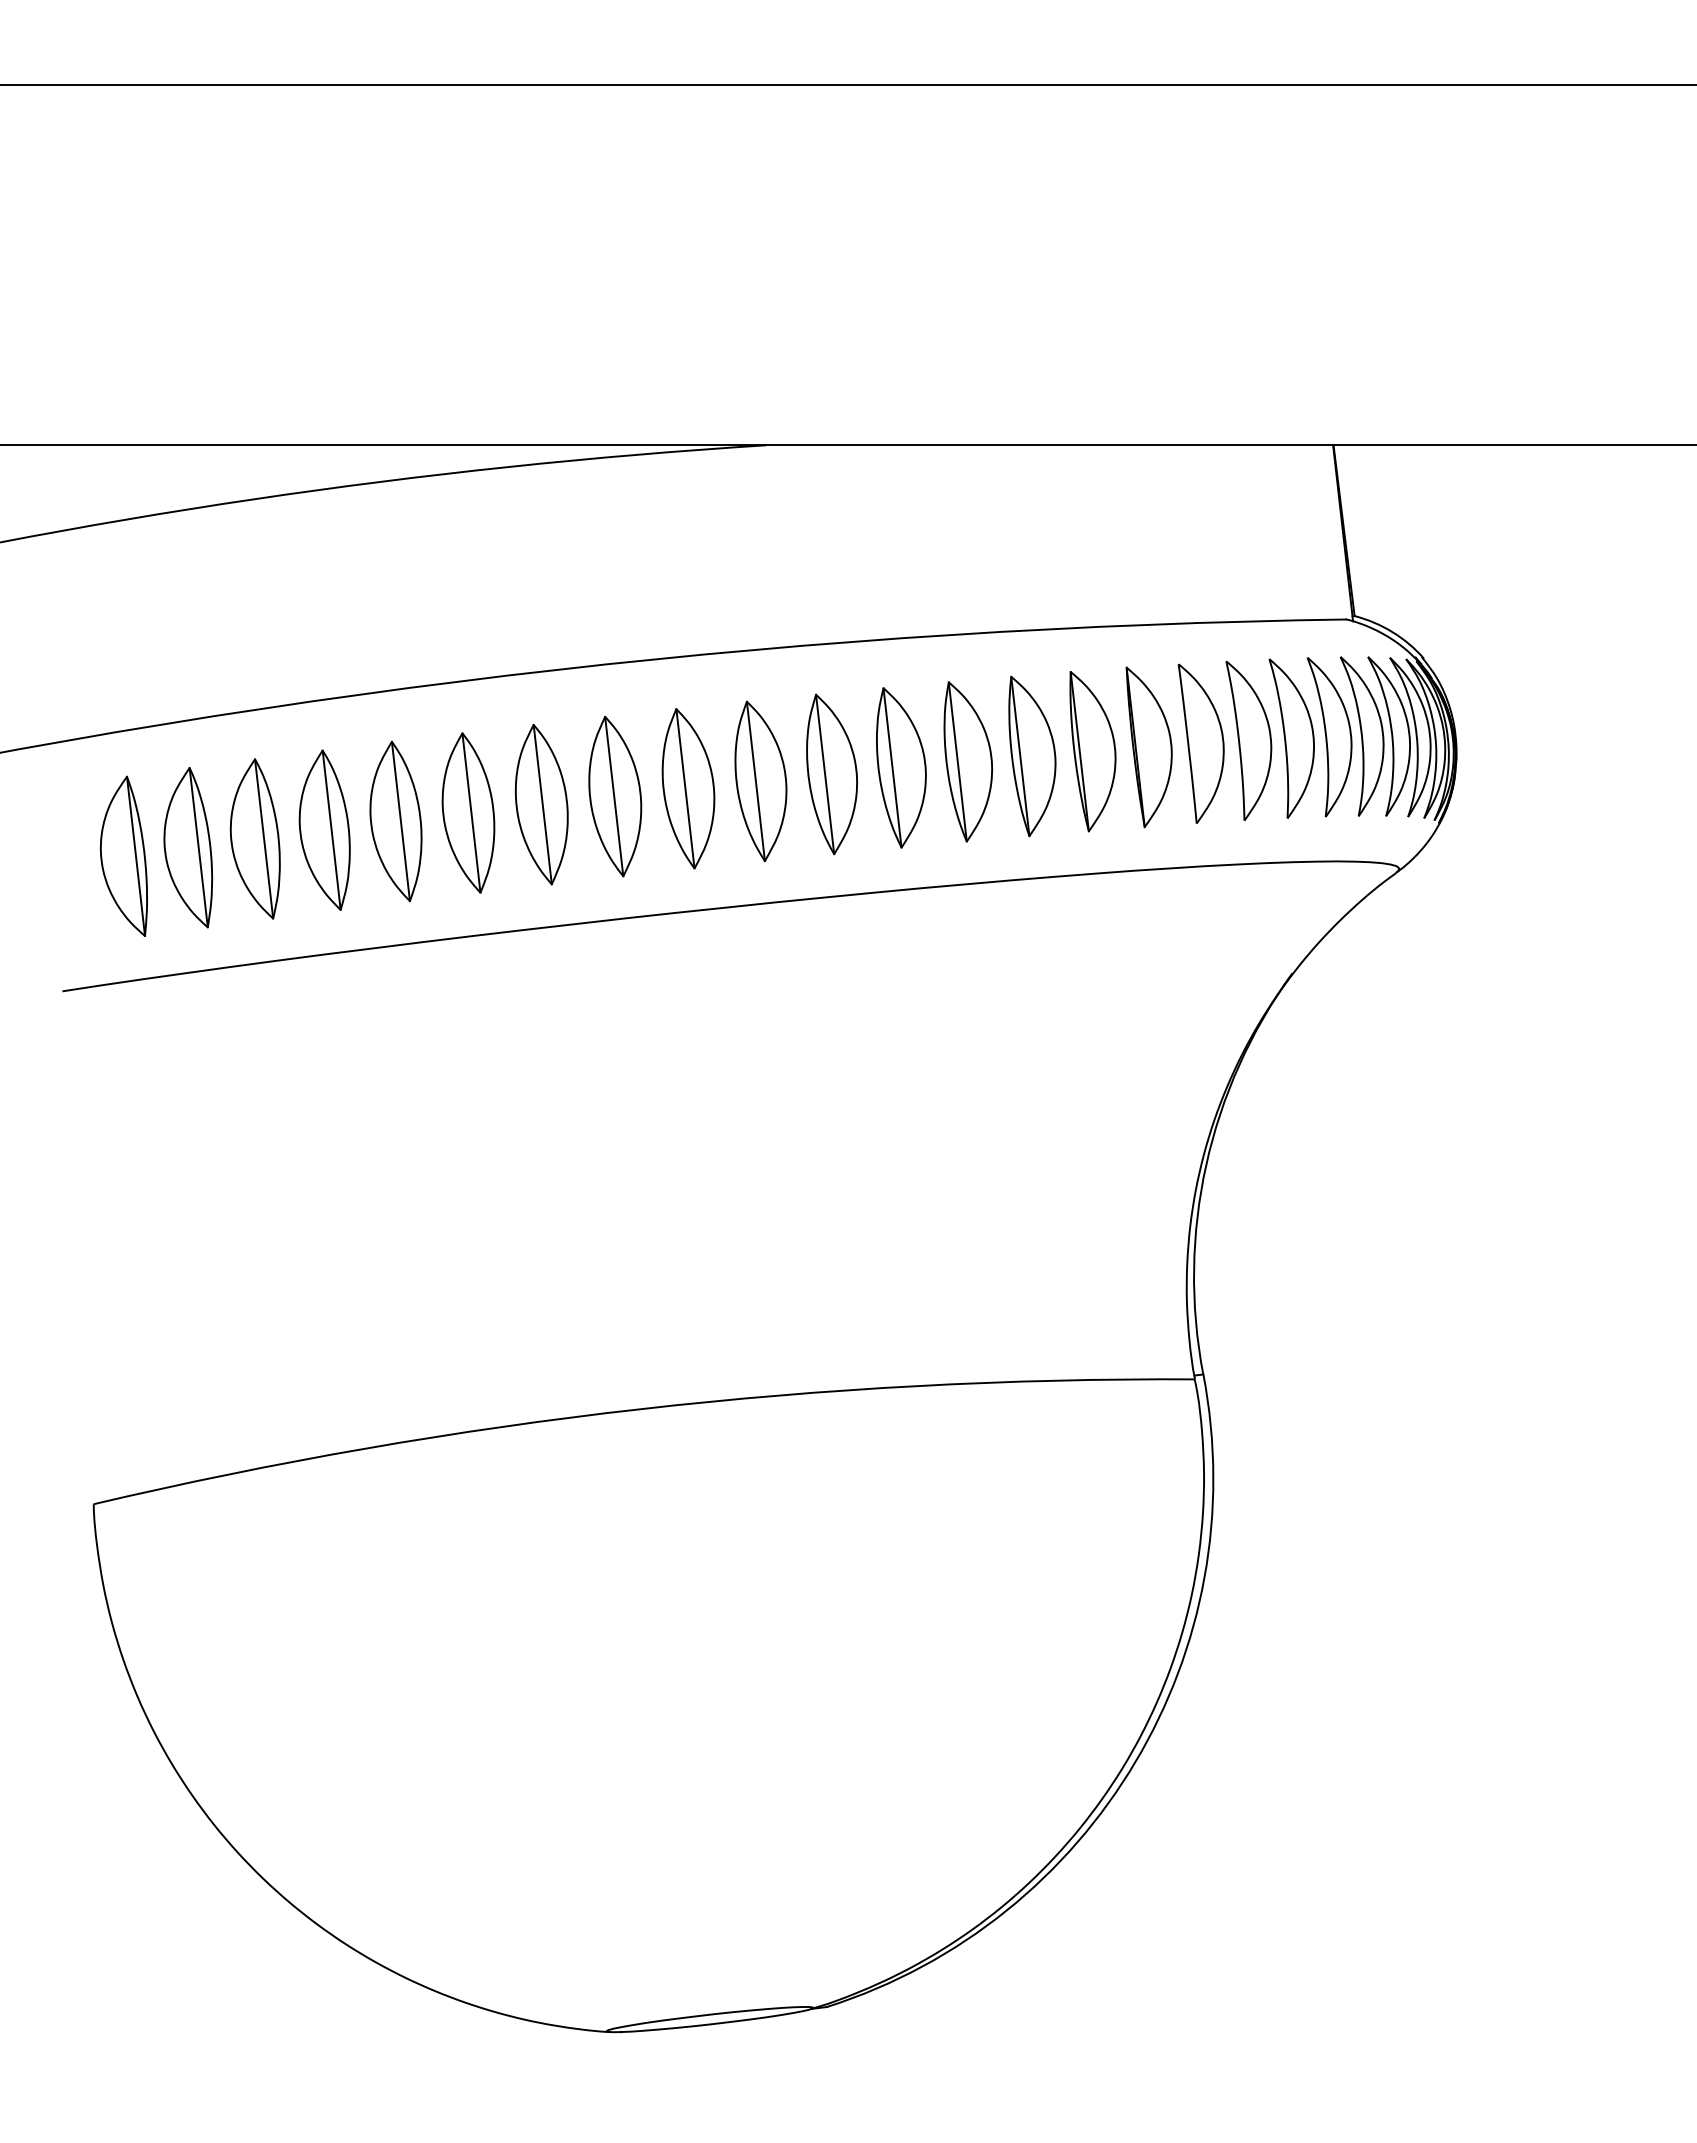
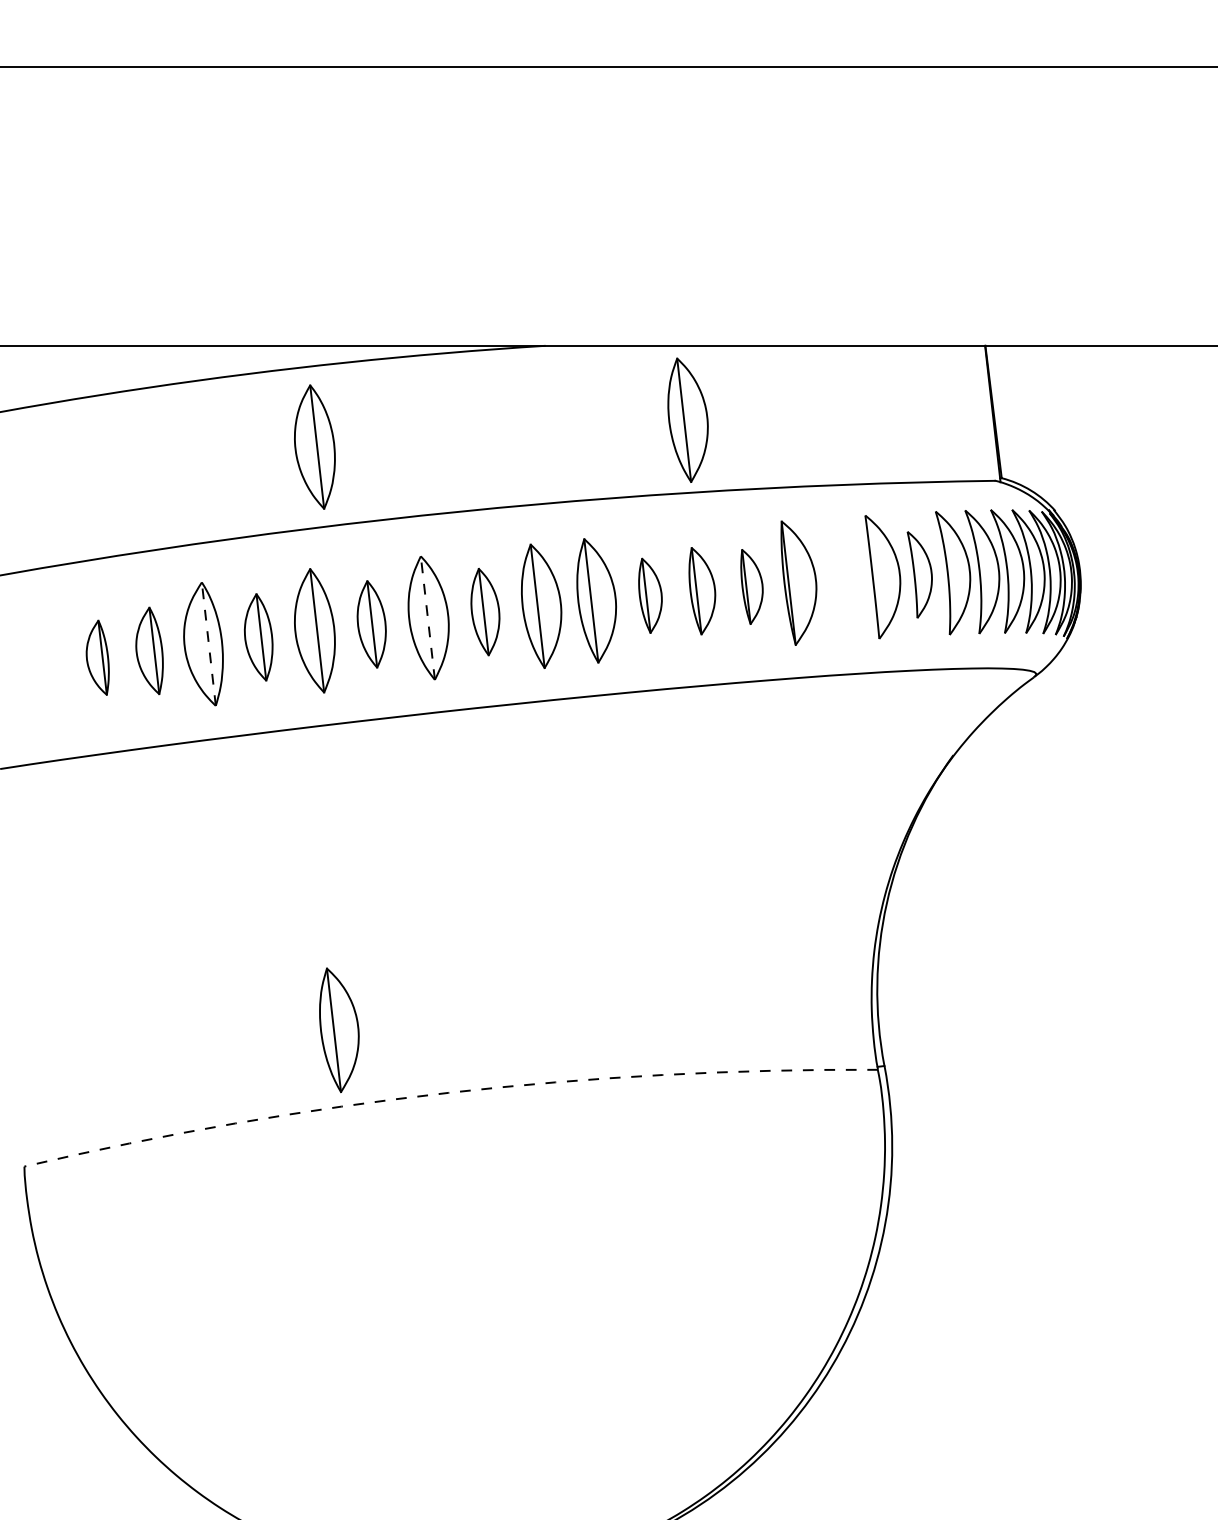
part: (949, 541) -> (687, 420), added
part: (468, 575) -> (314, 446), added
part: (1248, 740) -> (919, 574), size x0.7
part: (1148, 747) -> (841, 580), removed
part: (1032, 756) -> (752, 587), size x0.6
part: (968, 761) -> (702, 590), size x0.7
part: (901, 767) -> (650, 595), size x0.6
part: (688, 788) -> (485, 611), size x0.7
line: (614, 796) -> (428, 618), solid -> dashed
part: (541, 804) -> (371, 624), size x0.7
part: (395, 821) -> (258, 637), size x0.7
line: (331, 829) -> (208, 643), solid -> dashed
part: (254, 838) -> (149, 650), size x0.7
part: (188, 847) -> (97, 657), size x0.6
part: (123, 855) -> (47, 663), removed
part: (499, 1328) -> (338, 1030), added
arc: (640, 1409) -> (448, 1093), solid -> dashed

